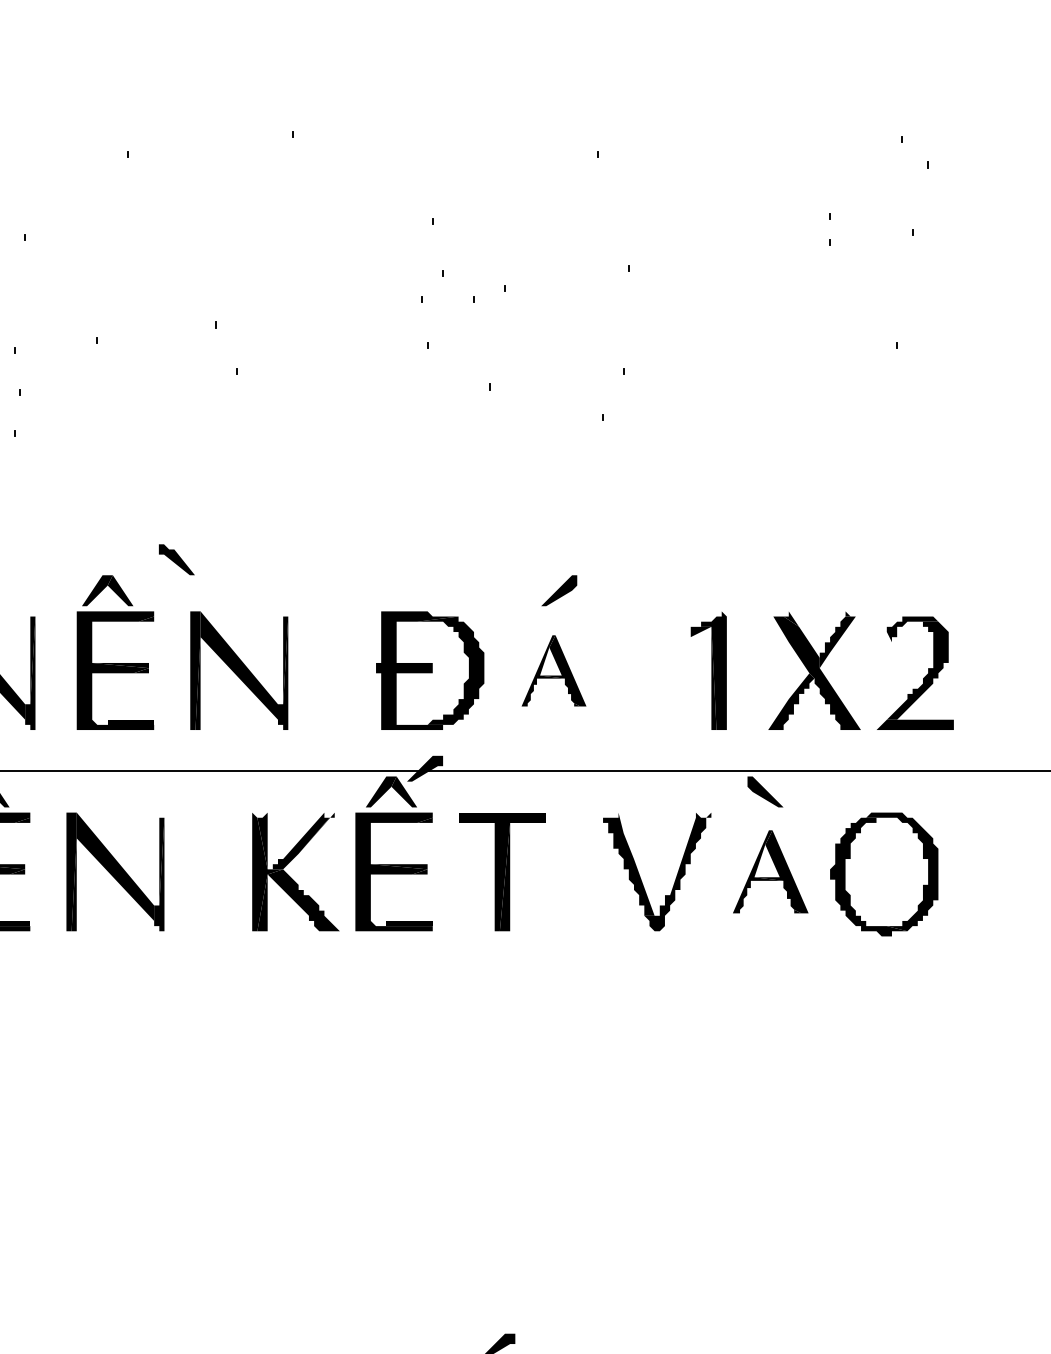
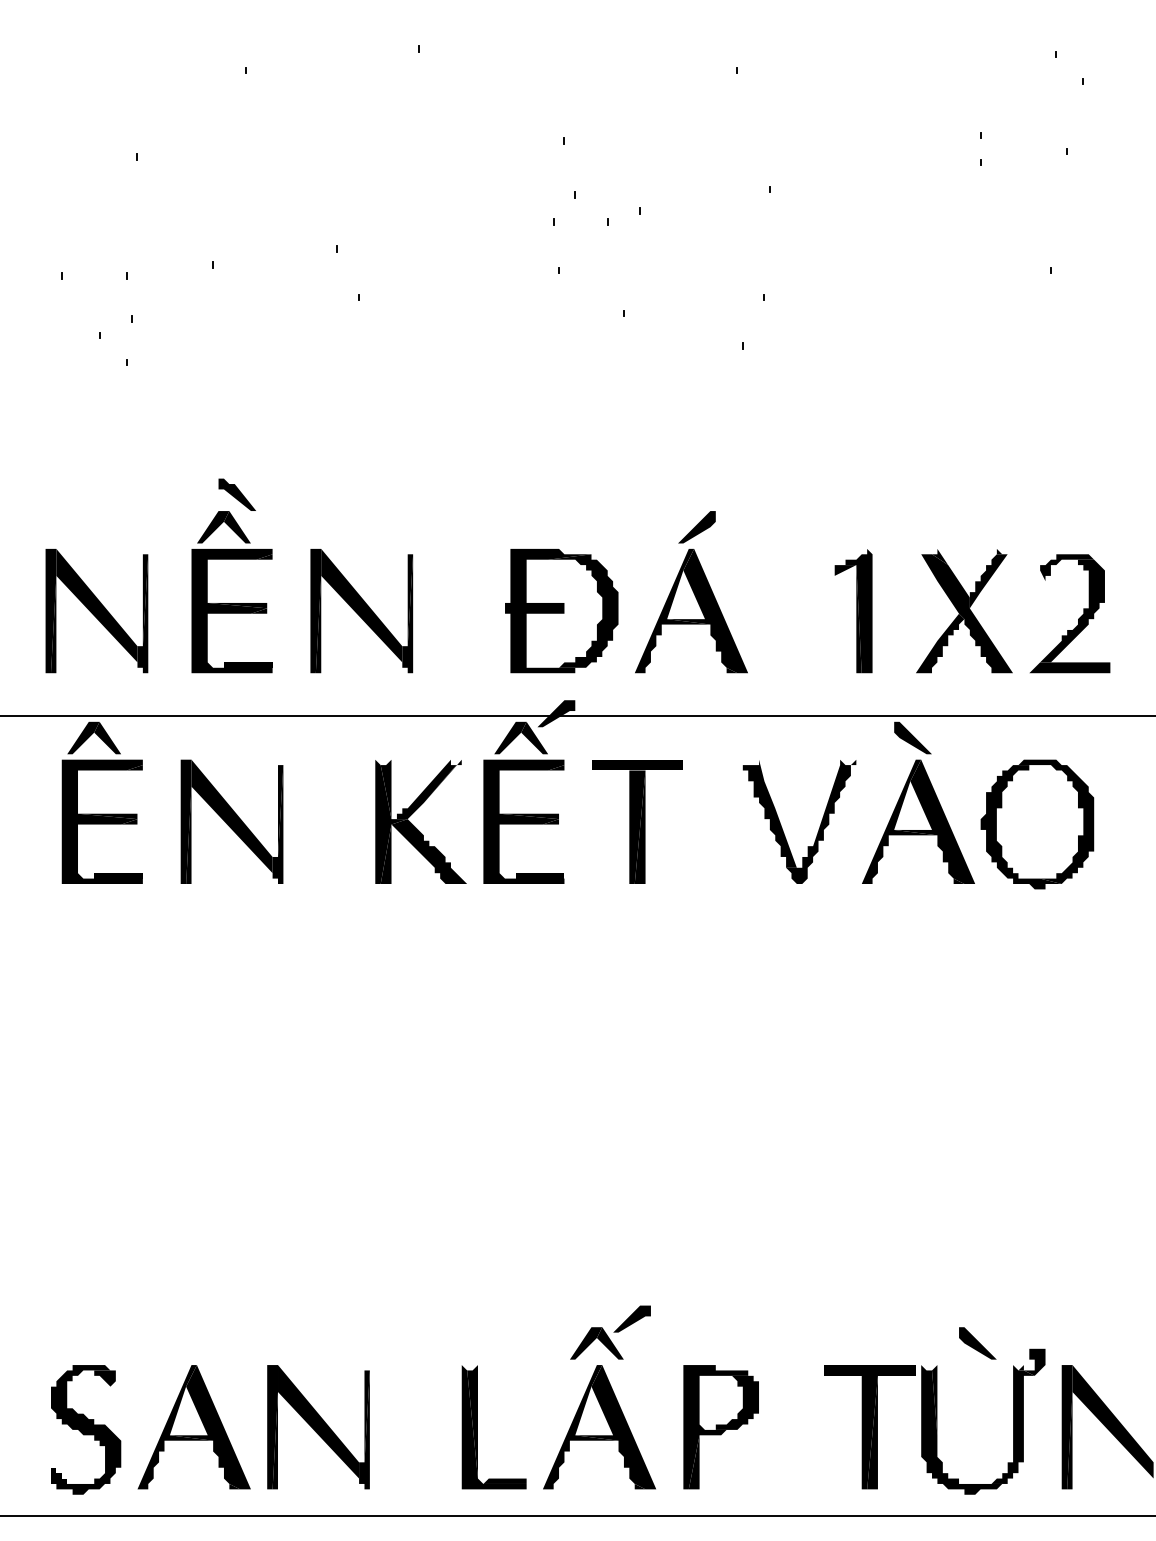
part: (176, 559) -> (236, 494), moved
part: (554, 671) -> (691, 611), size x1.67
part: (770, 871) -> (918, 821), size x1.43

